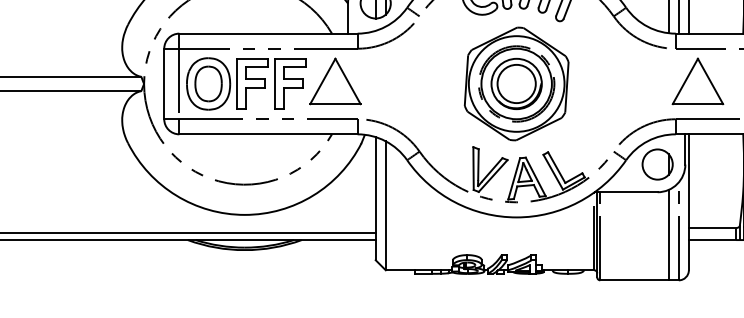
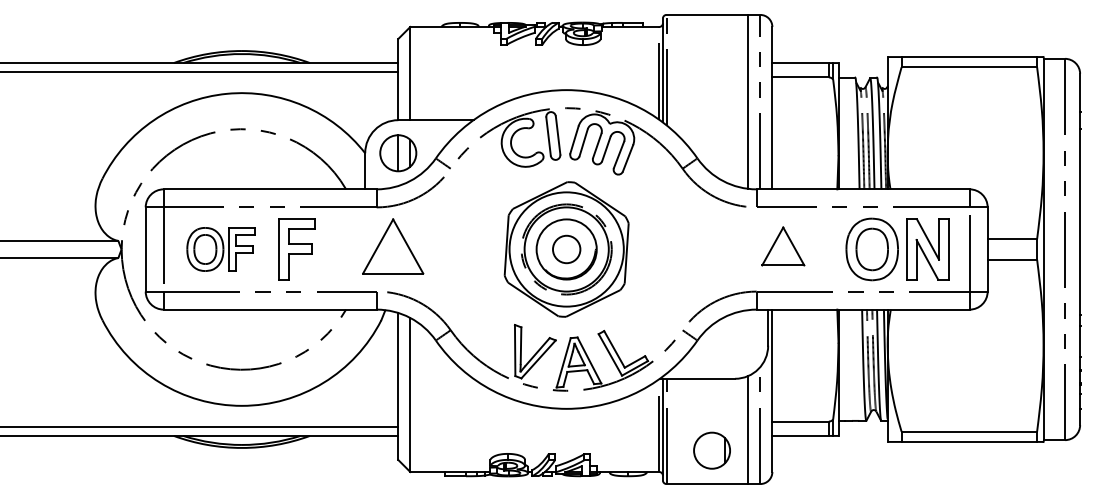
part: (335, 81) -> (393, 246), moved
part: (698, 81) -> (783, 246), size x0.7
part: (226, 84) -> (220, 249), size x0.7
circle: (516, 84) -> (566, 249), size x0.6
part: (657, 164) -> (711, 450), moved

